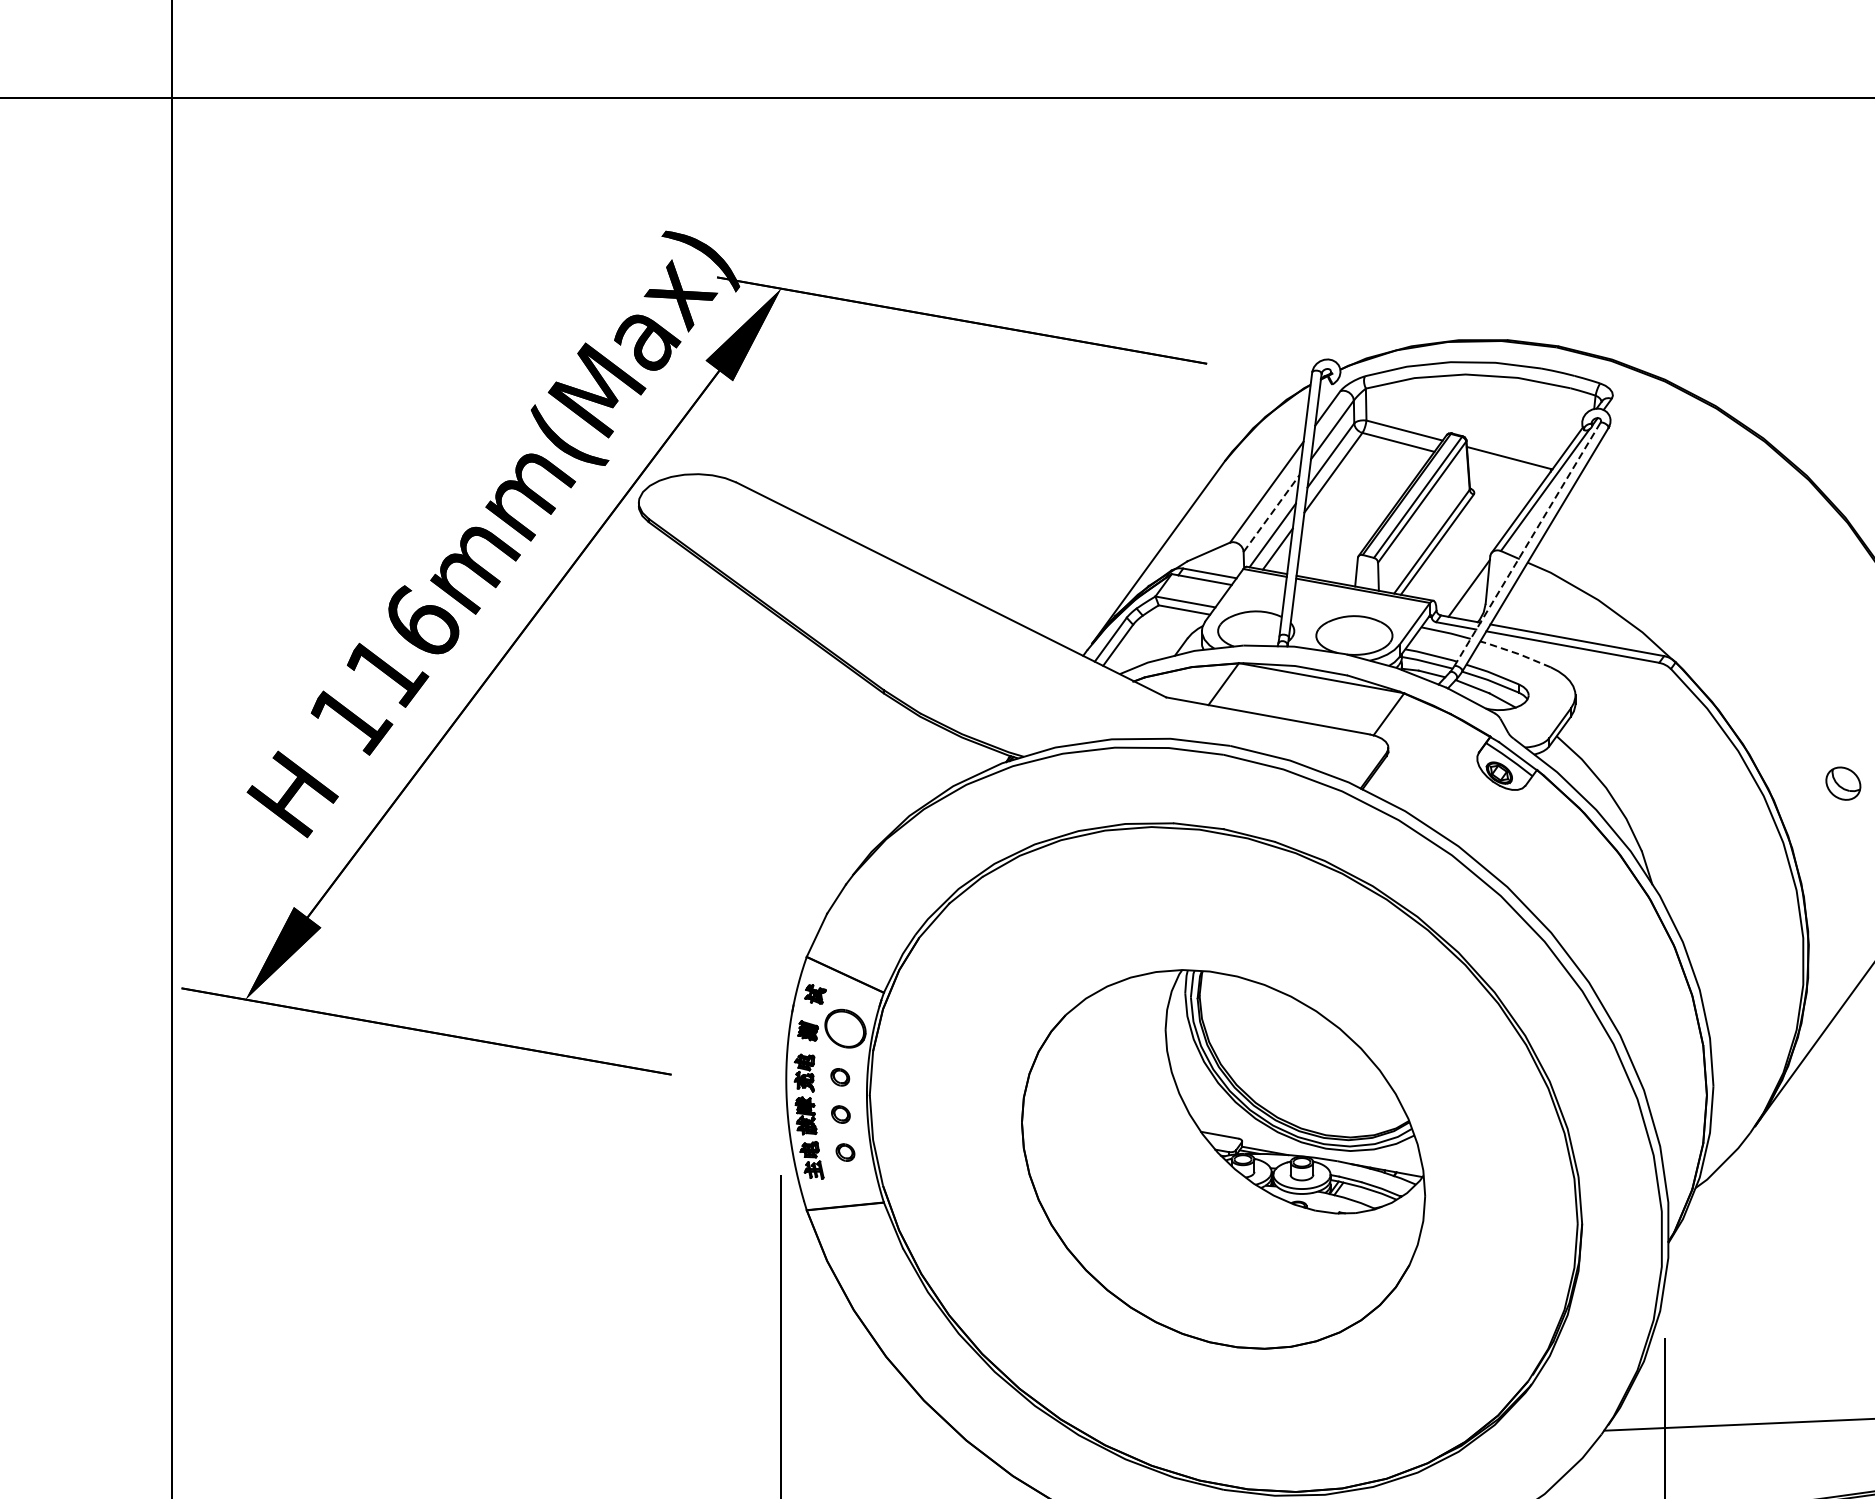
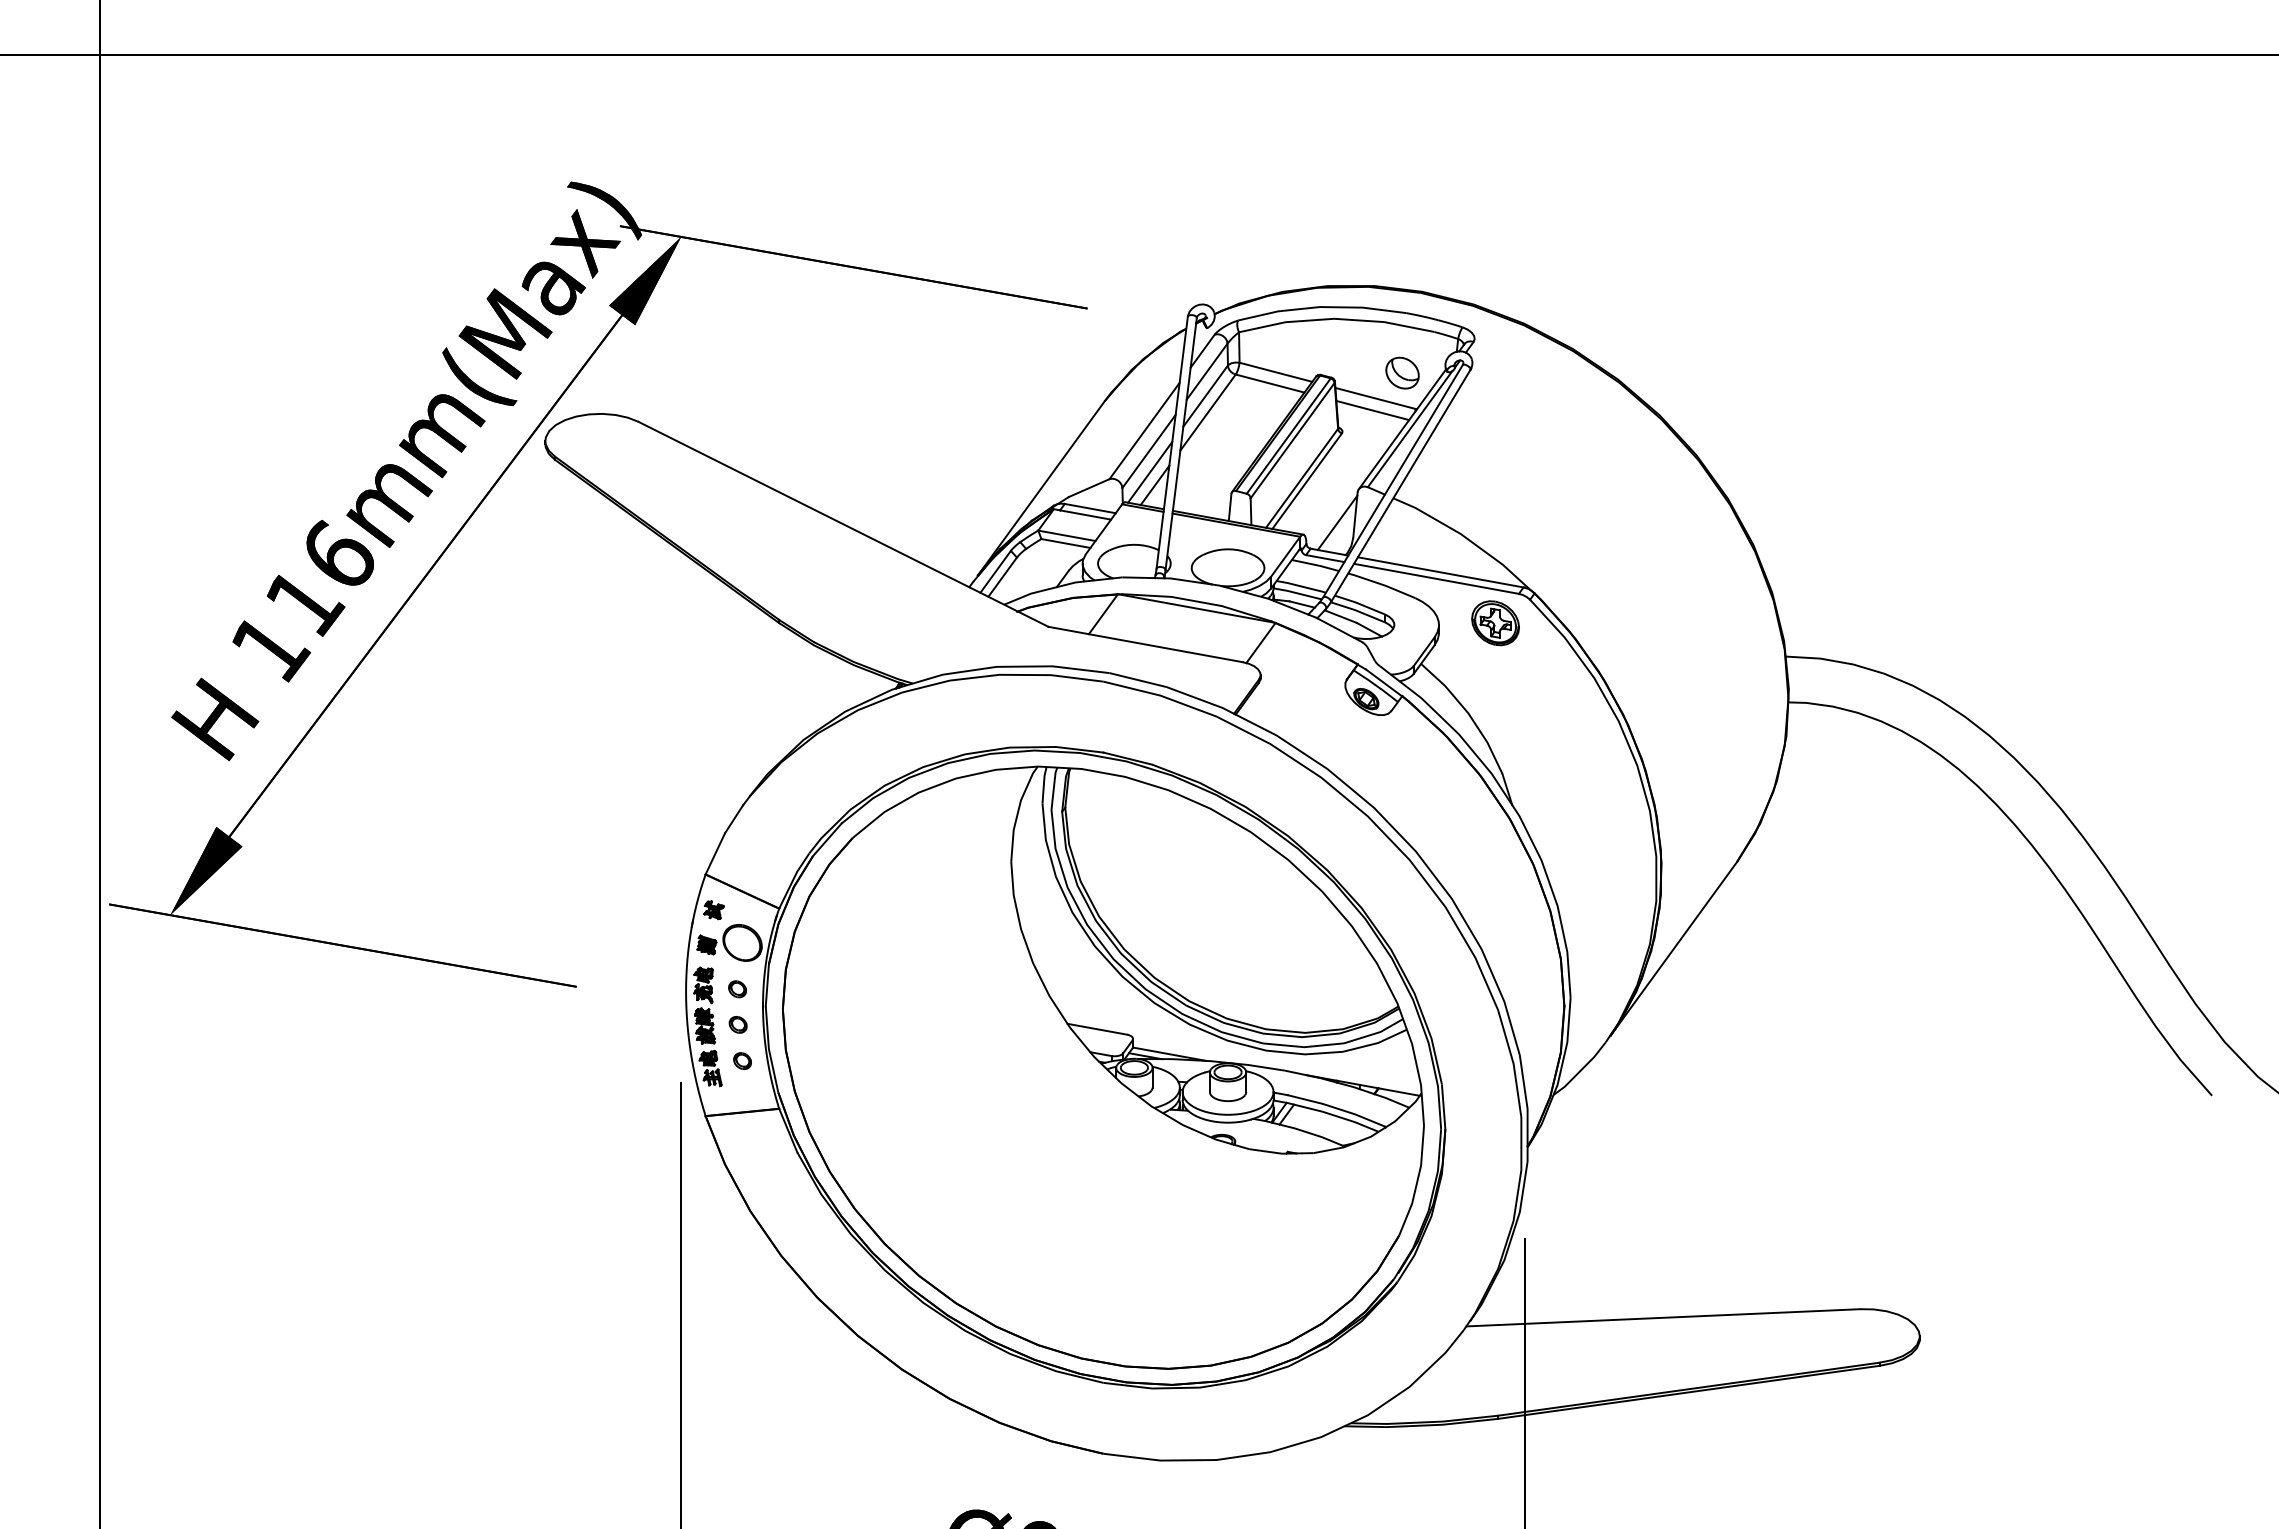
line: (1505, 470) -> (1372, 410), added
line: (1272, 513) -> (1149, 451), dashed -> solid
line: (1526, 545) -> (1392, 481), dashed -> solid
line: (1515, 653) -> (1381, 584), dashed -> solid
part: (1634, 693) -> (1495, 623), added
part: (1843, 782) -> (1402, 372), moved
part: (1222, 1159) -> (1102, 1067), size x1.67

